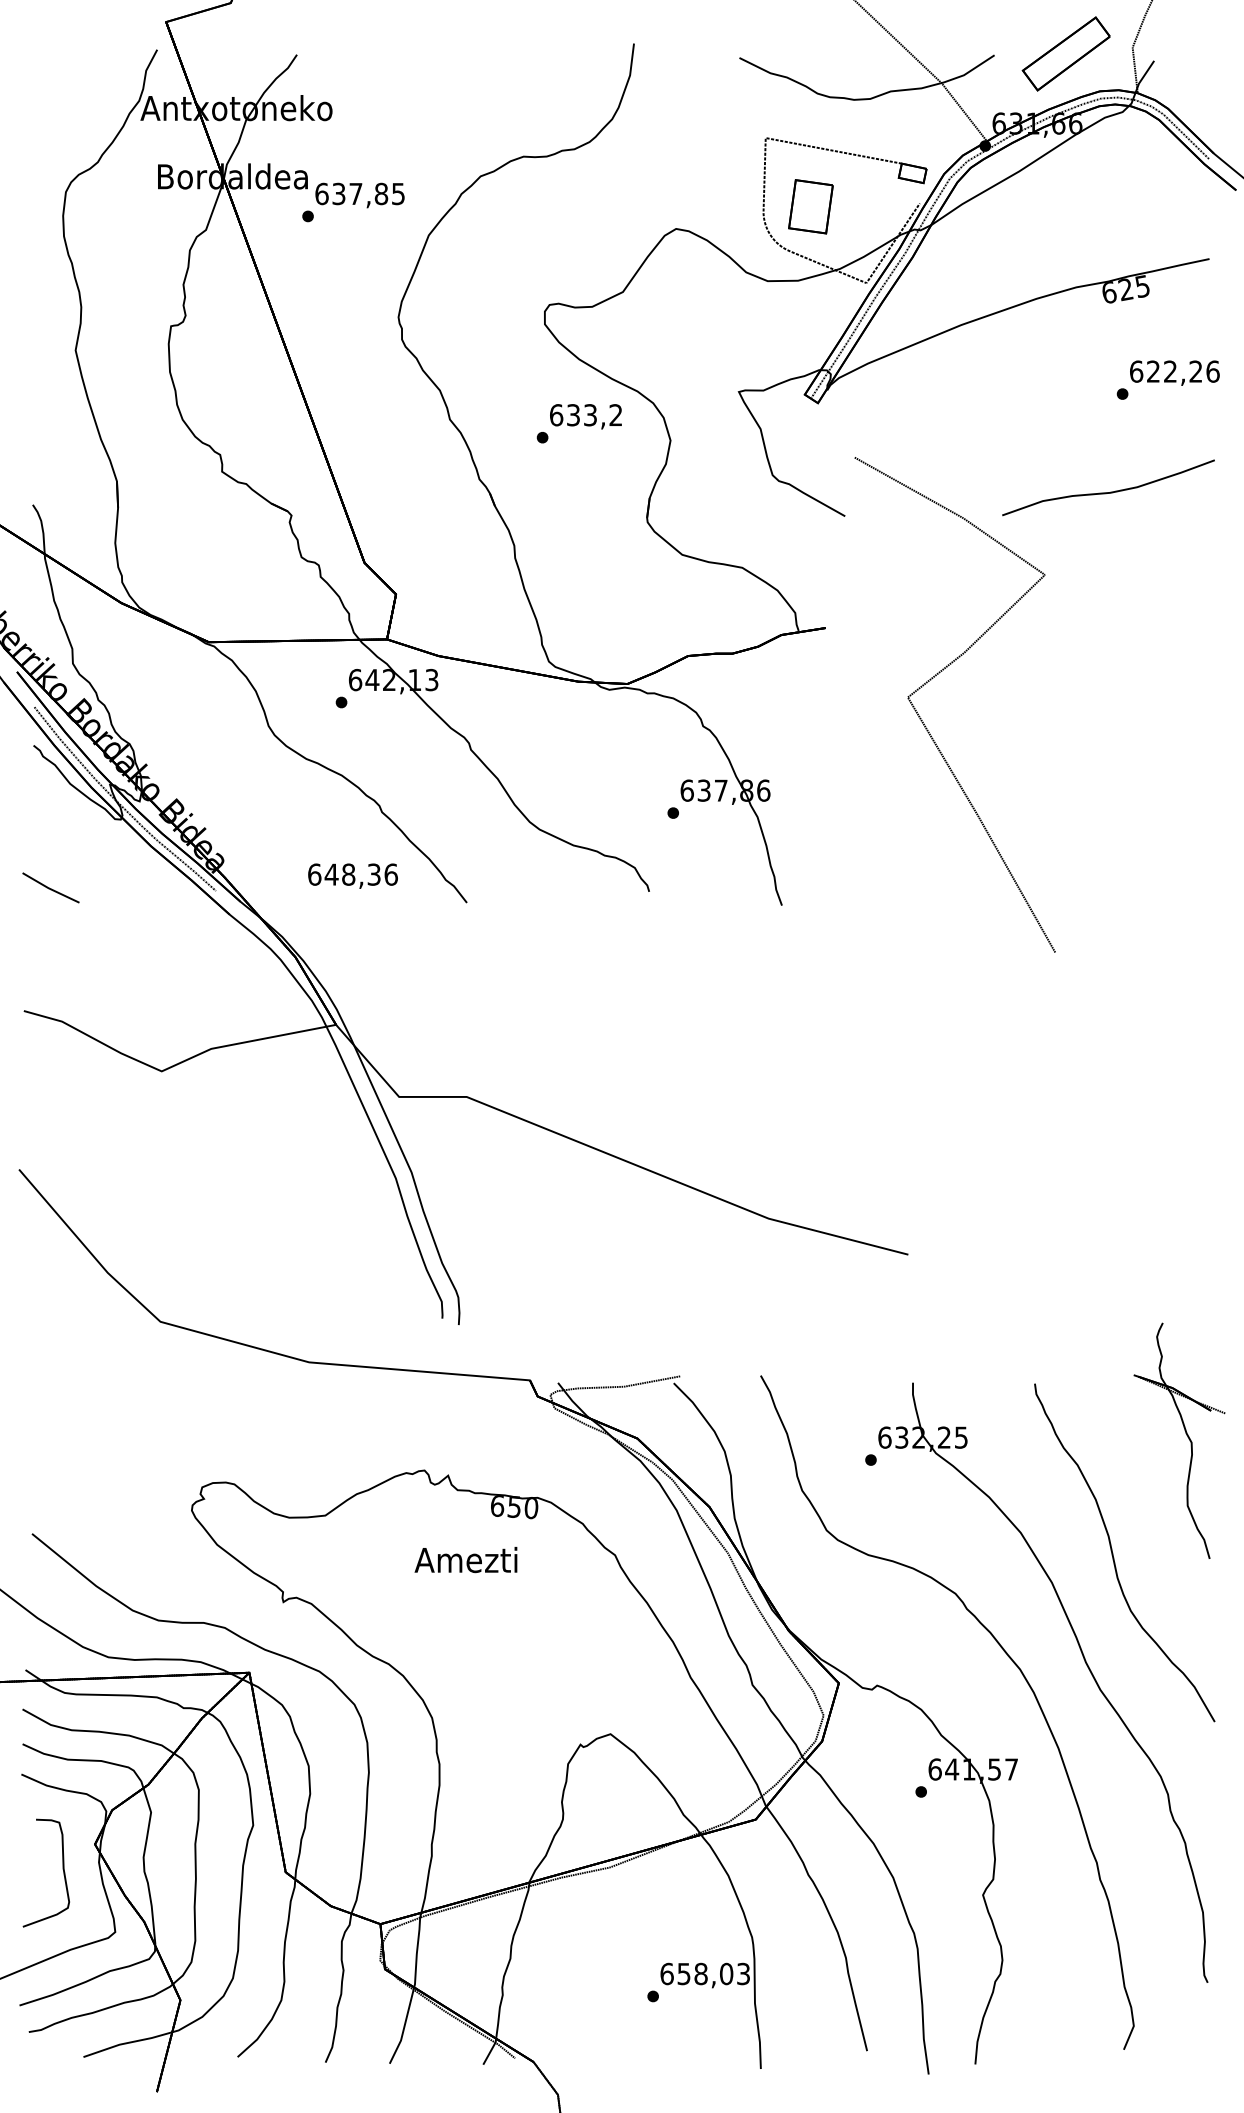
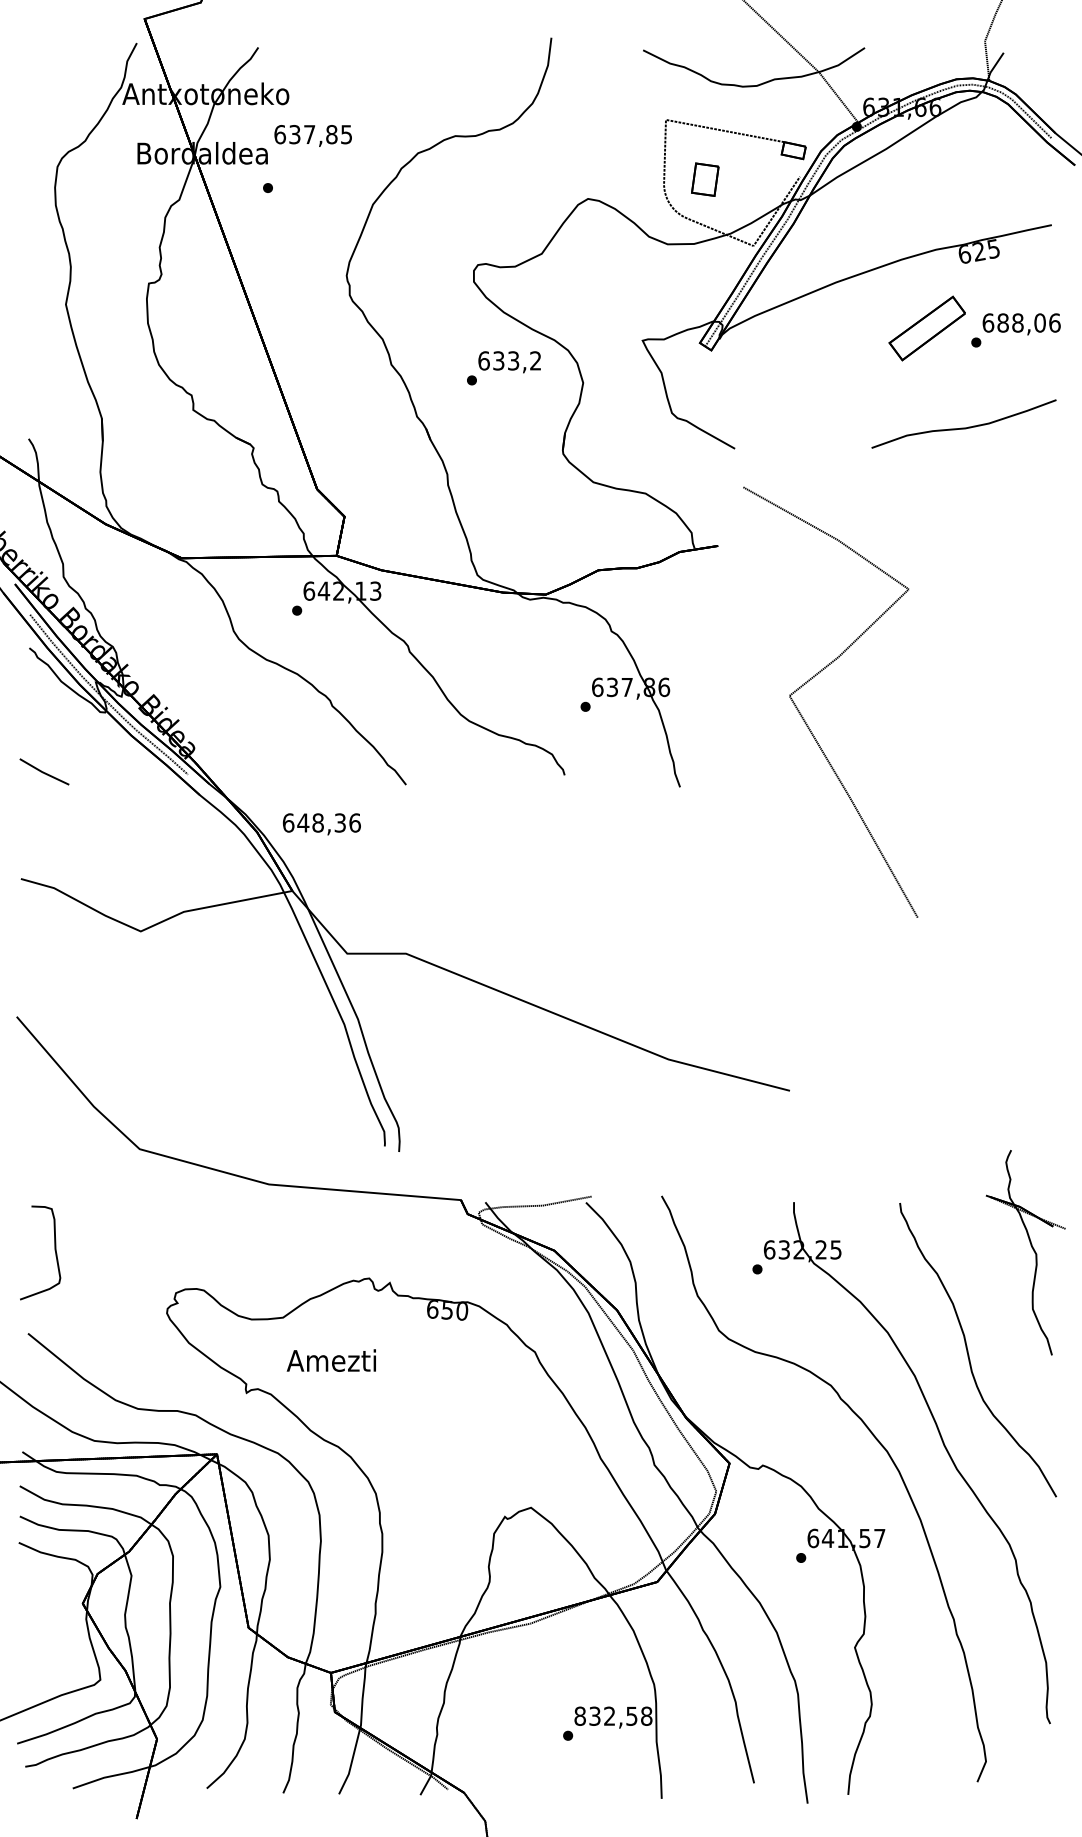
part: (1065, 53) -> (926, 328), moved
text: (359, 195) -> (312, 135), moved
part: (810, 206) -> (704, 179), size x0.7
text: (1174, 371) -> (1021, 322), 622,26 -> 688,06
curve: (936, 676) -> (814, 677), moved
text: (352, 875) -> (321, 823), moved
text: (465, 1560) -> (331, 1361), moved
part: (62, 1869) -> (54, 1249), moved
text: (705, 1973) -> (613, 1715), 658,03 -> 832,58

